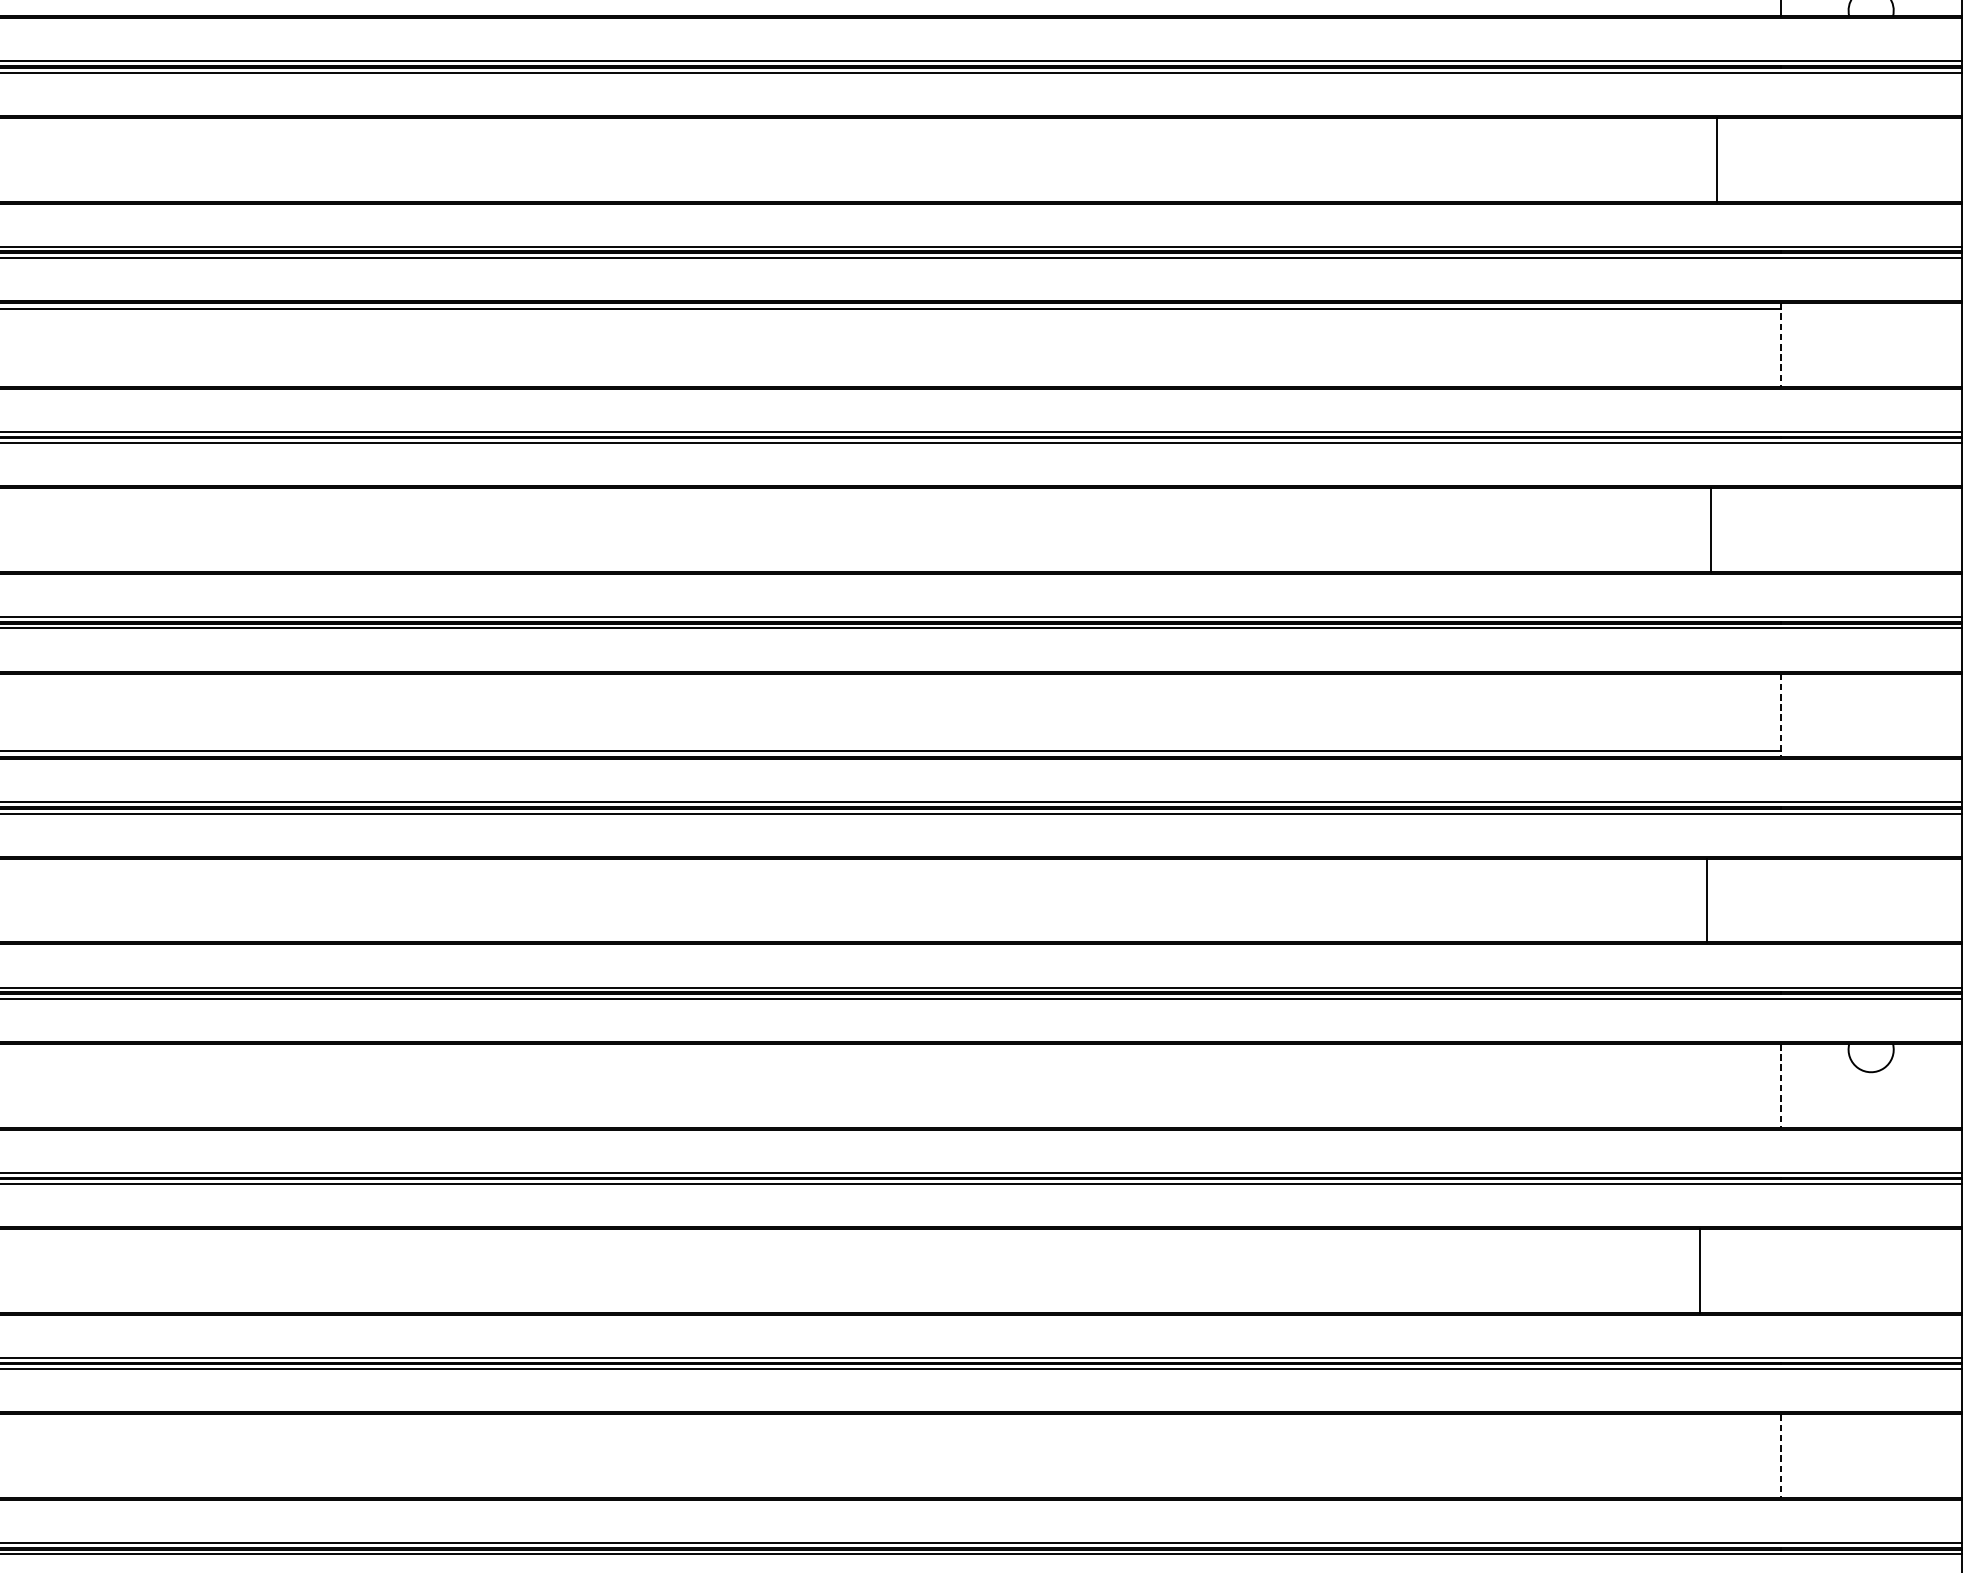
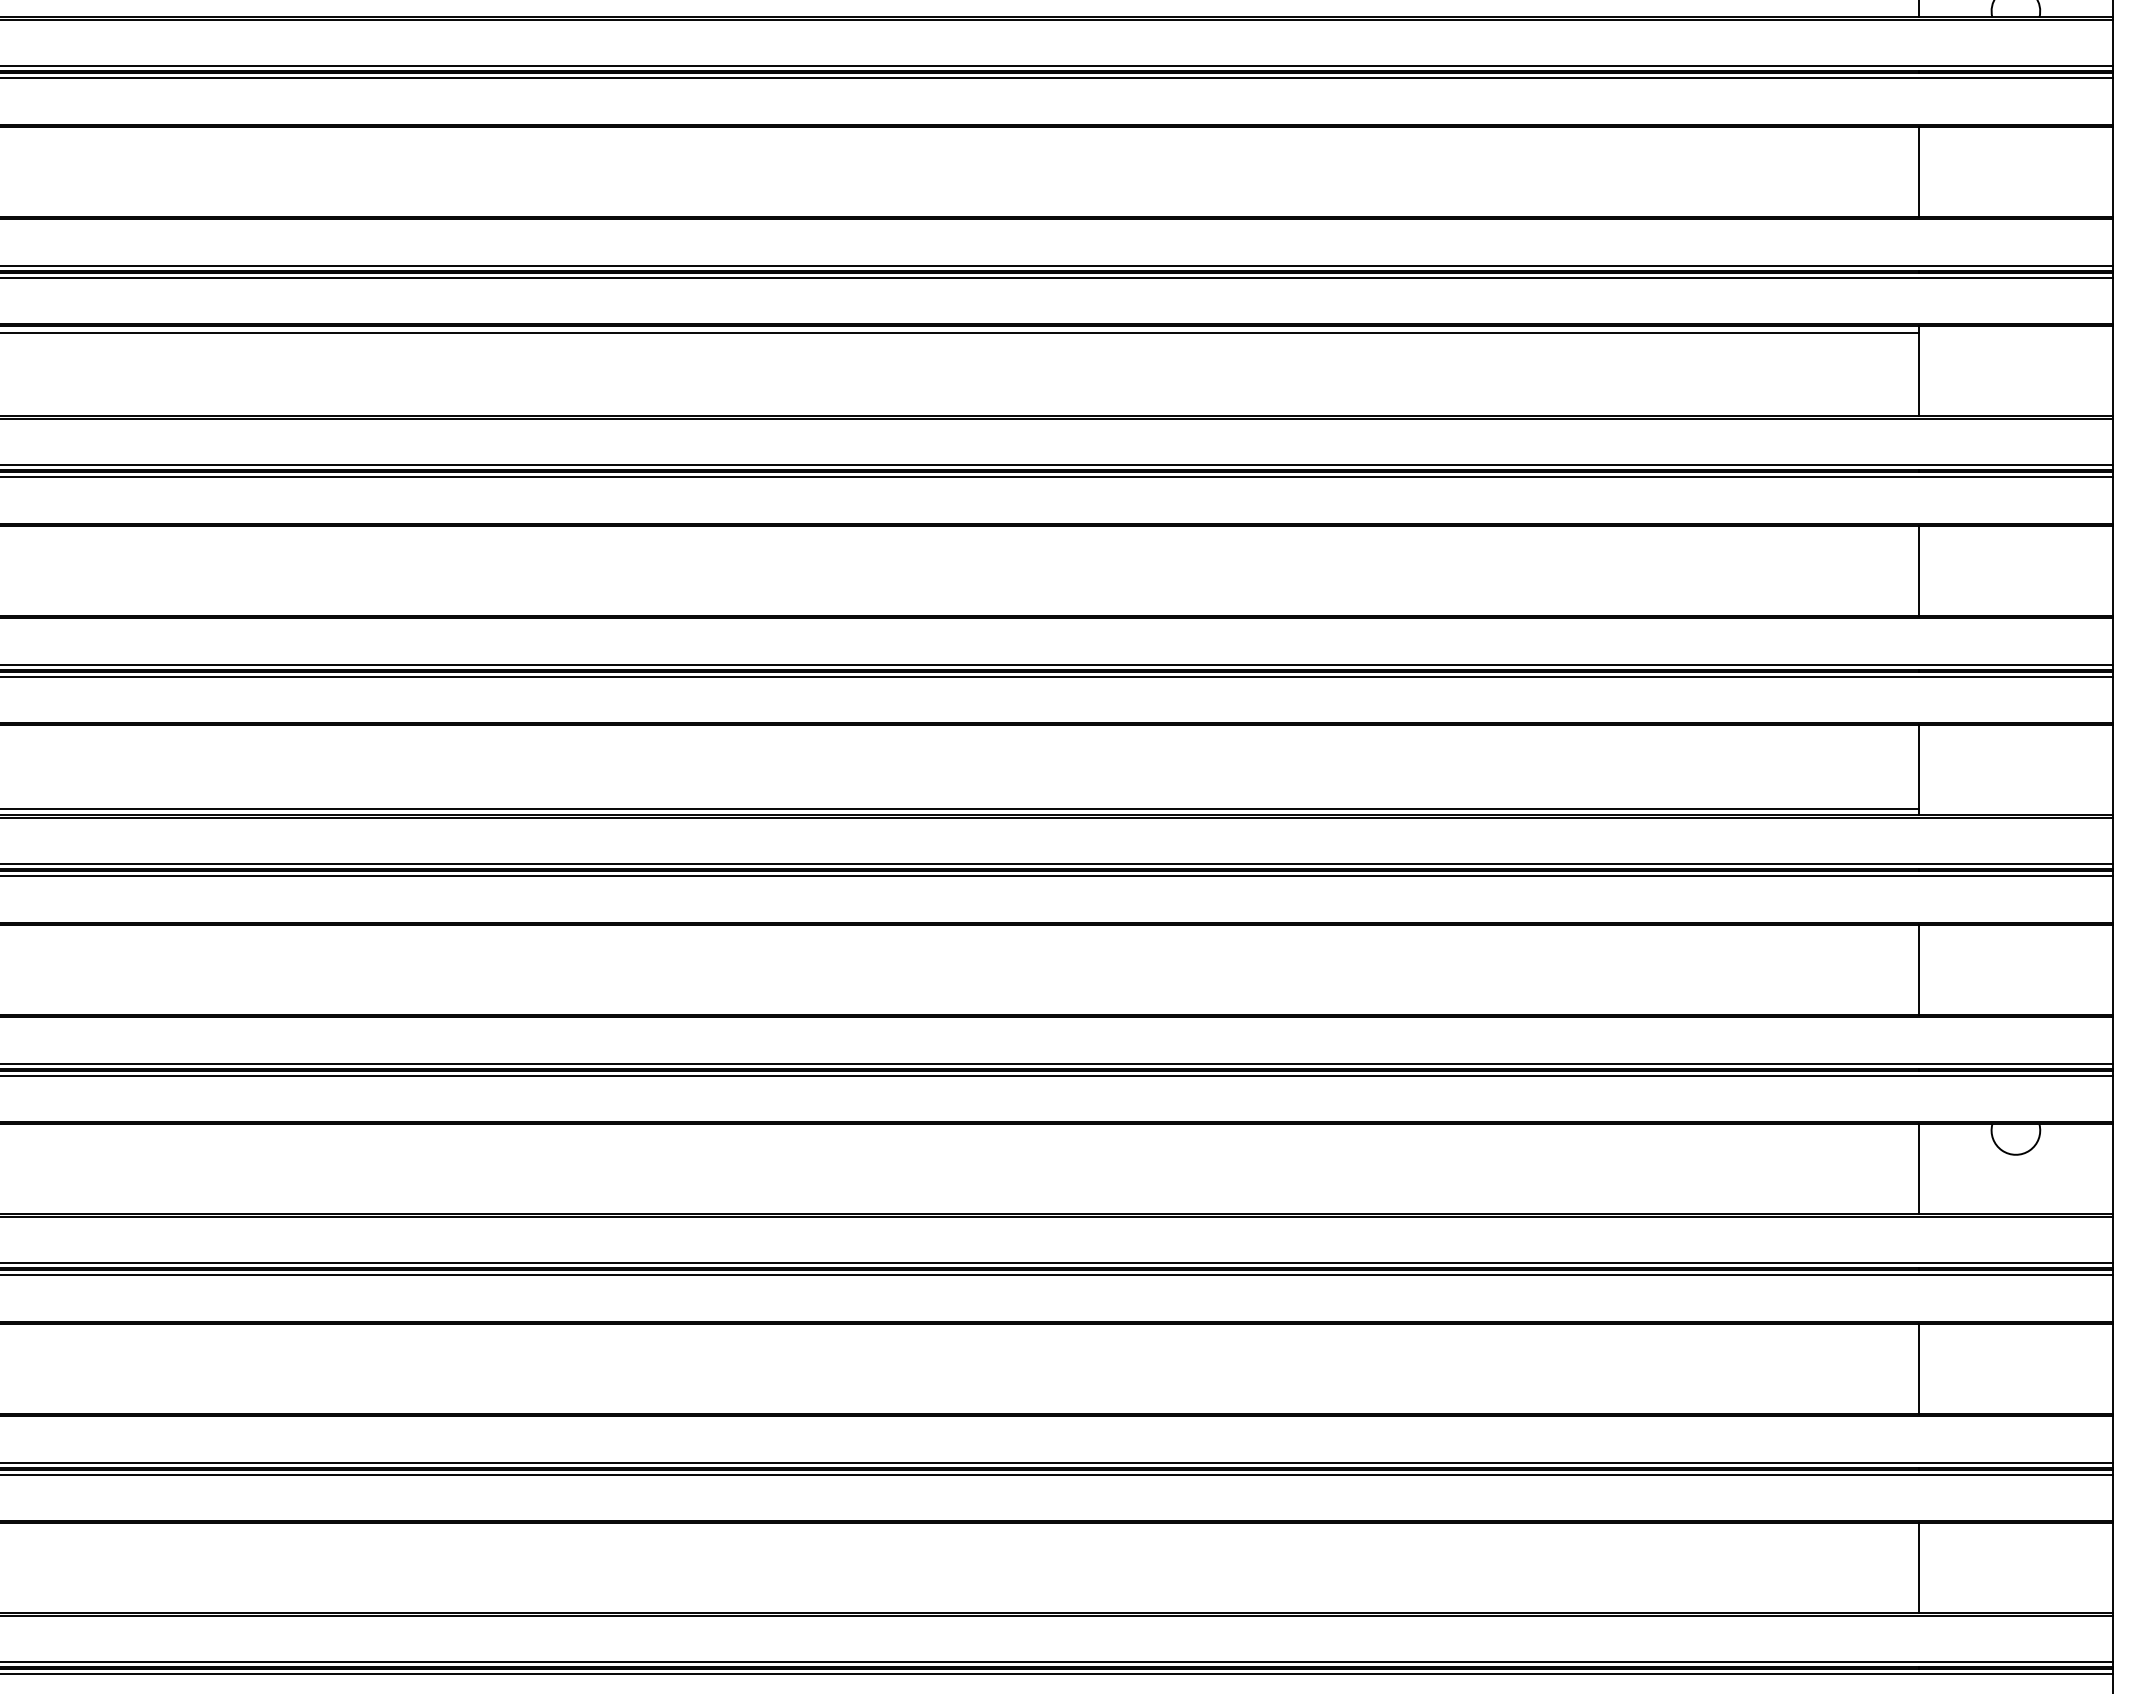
line: (1716, 159) -> (1918, 171), moved
line: (1780, 345) -> (1918, 371), dashed -> solid
line: (1711, 529) -> (1918, 570), moved
line: (1780, 715) -> (1918, 770), dashed -> solid
line: (1707, 900) -> (1918, 969), moved
line: (1780, 1085) -> (1918, 1169), dashed -> solid
line: (1699, 1270) -> (1918, 1368), moved
line: (1780, 1456) -> (1918, 1568), dashed -> solid

